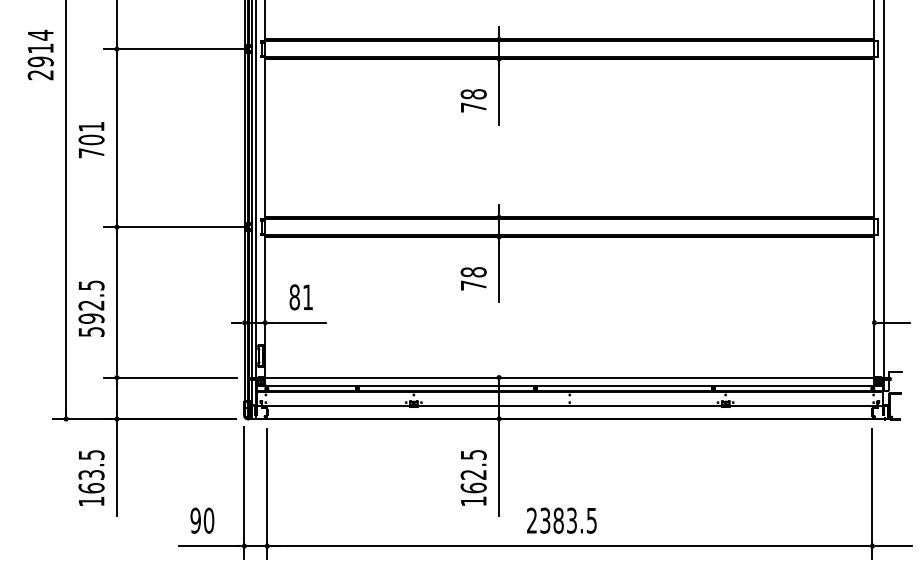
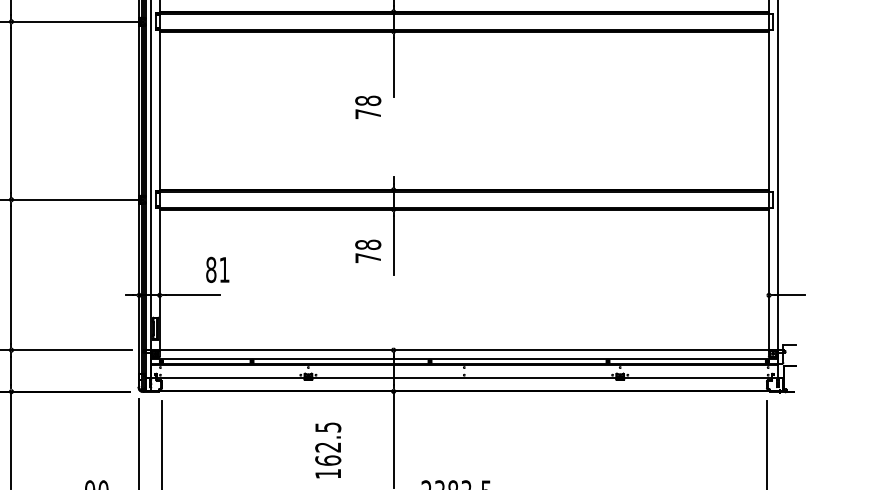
text: (473, 100) -> (368, 107), moved
text: (300, 297) -> (217, 270), moved
text: (473, 477) -> (328, 450), moved

